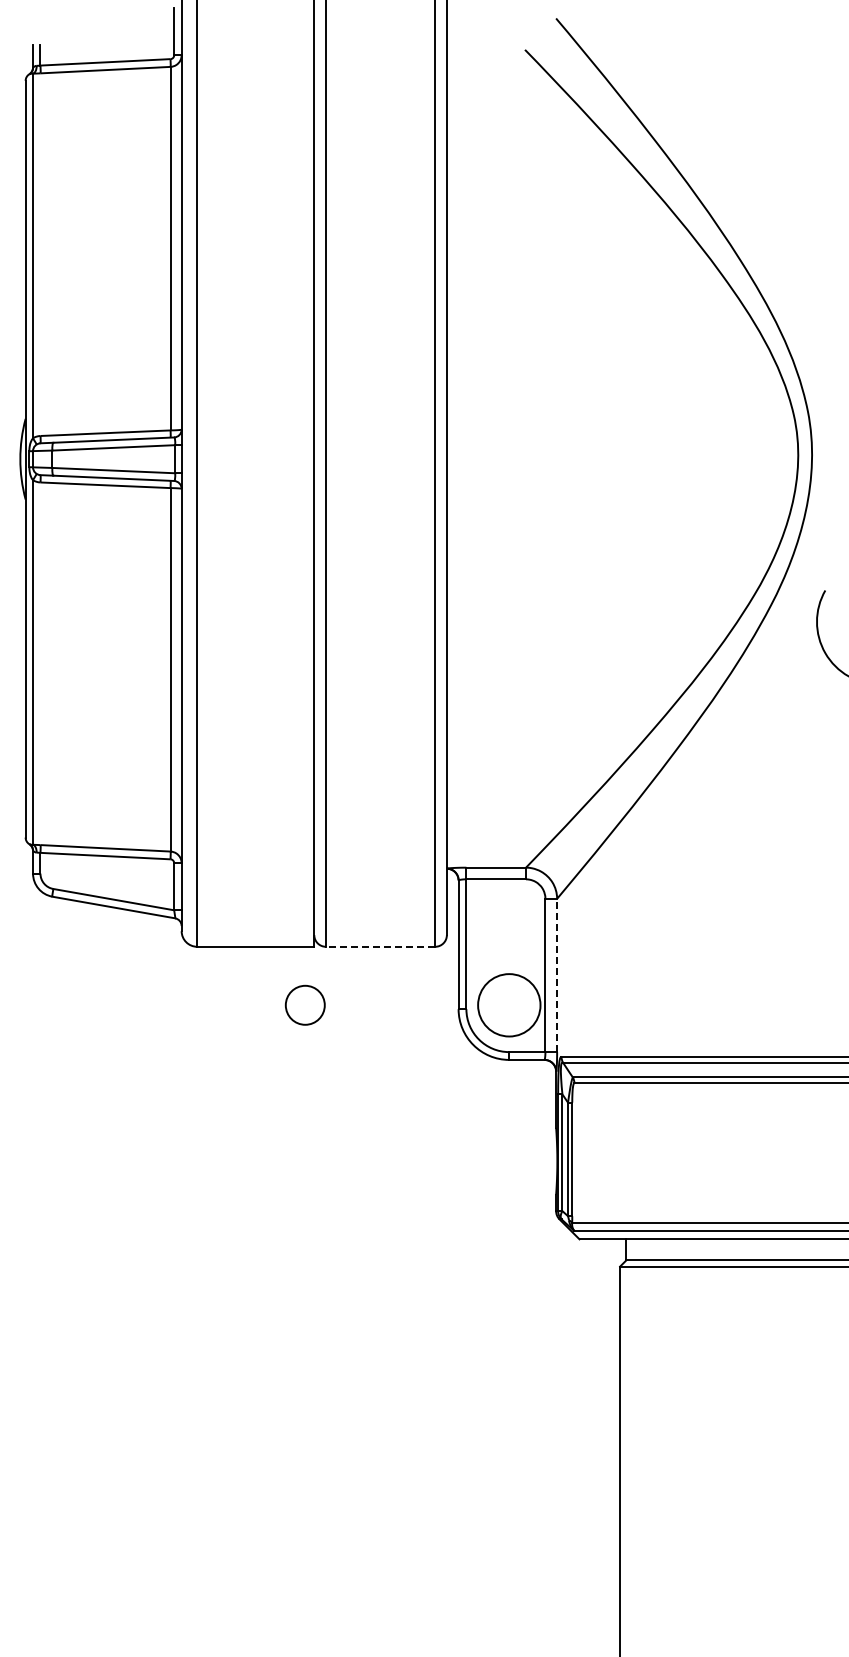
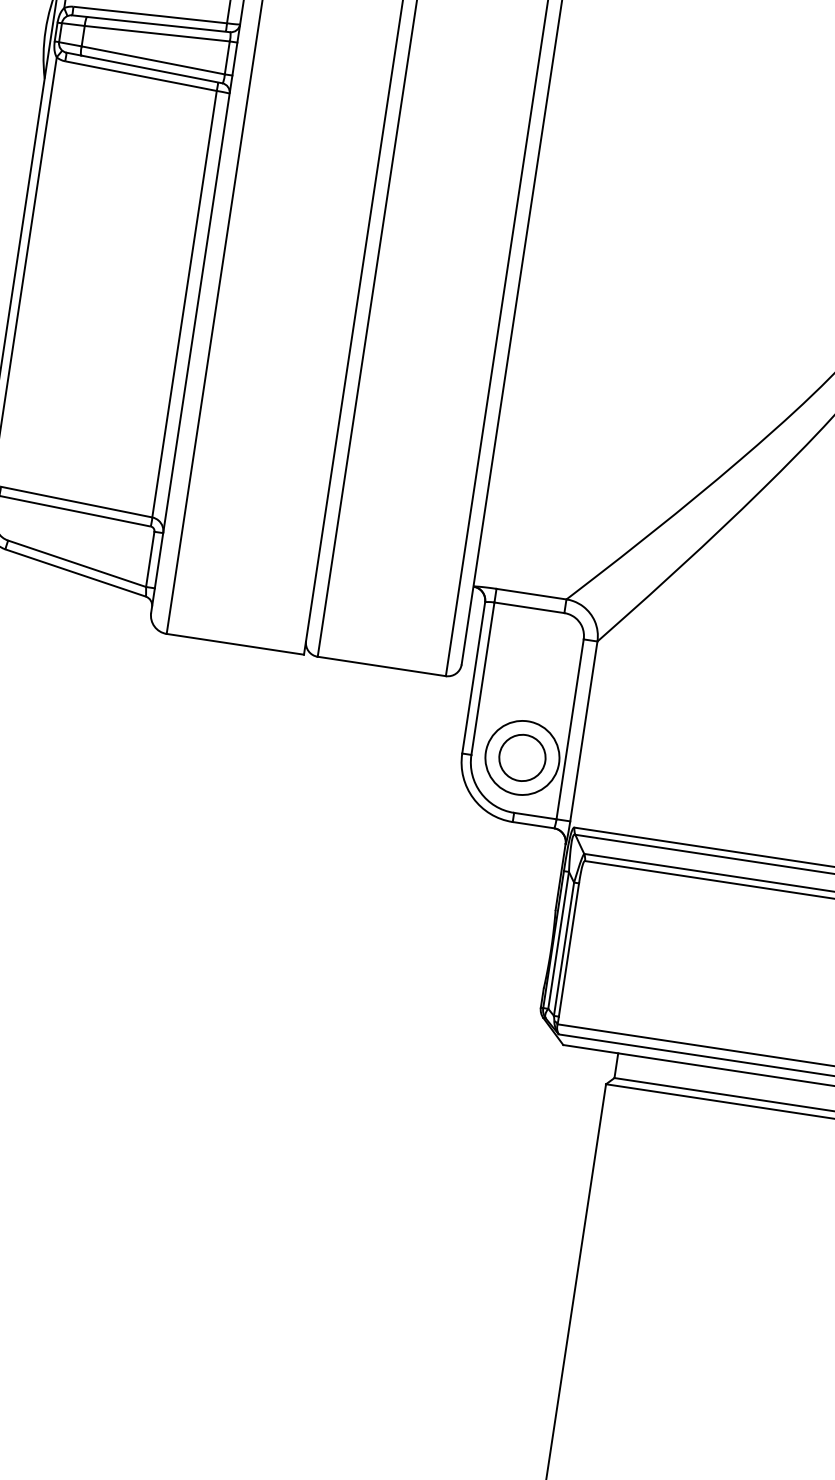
line: (380, 946) -> (381, 666), dashed -> solid
line: (557, 975) -> (584, 731), dashed -> solid
circle: (304, 1004) -> (521, 756), moved

